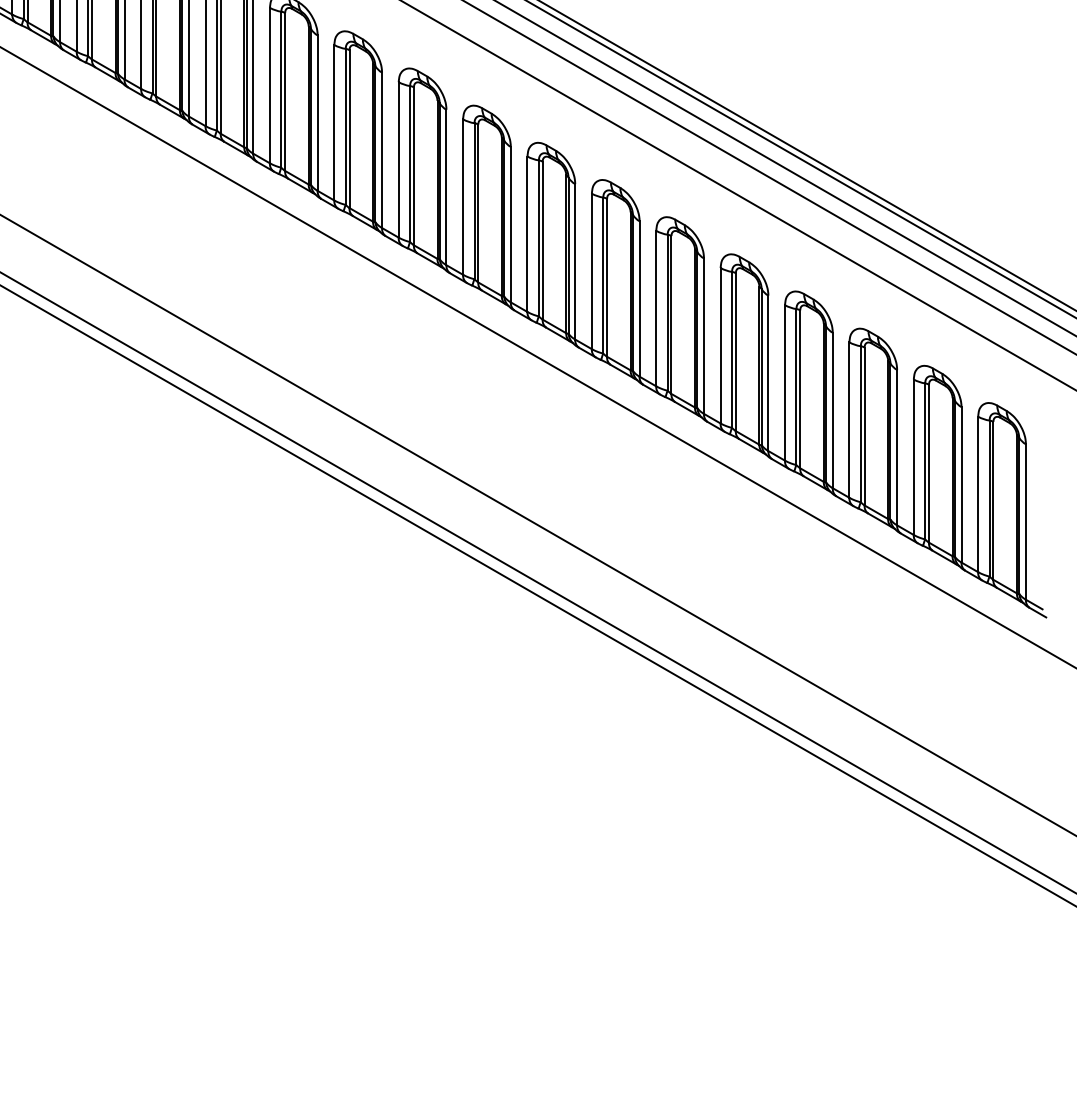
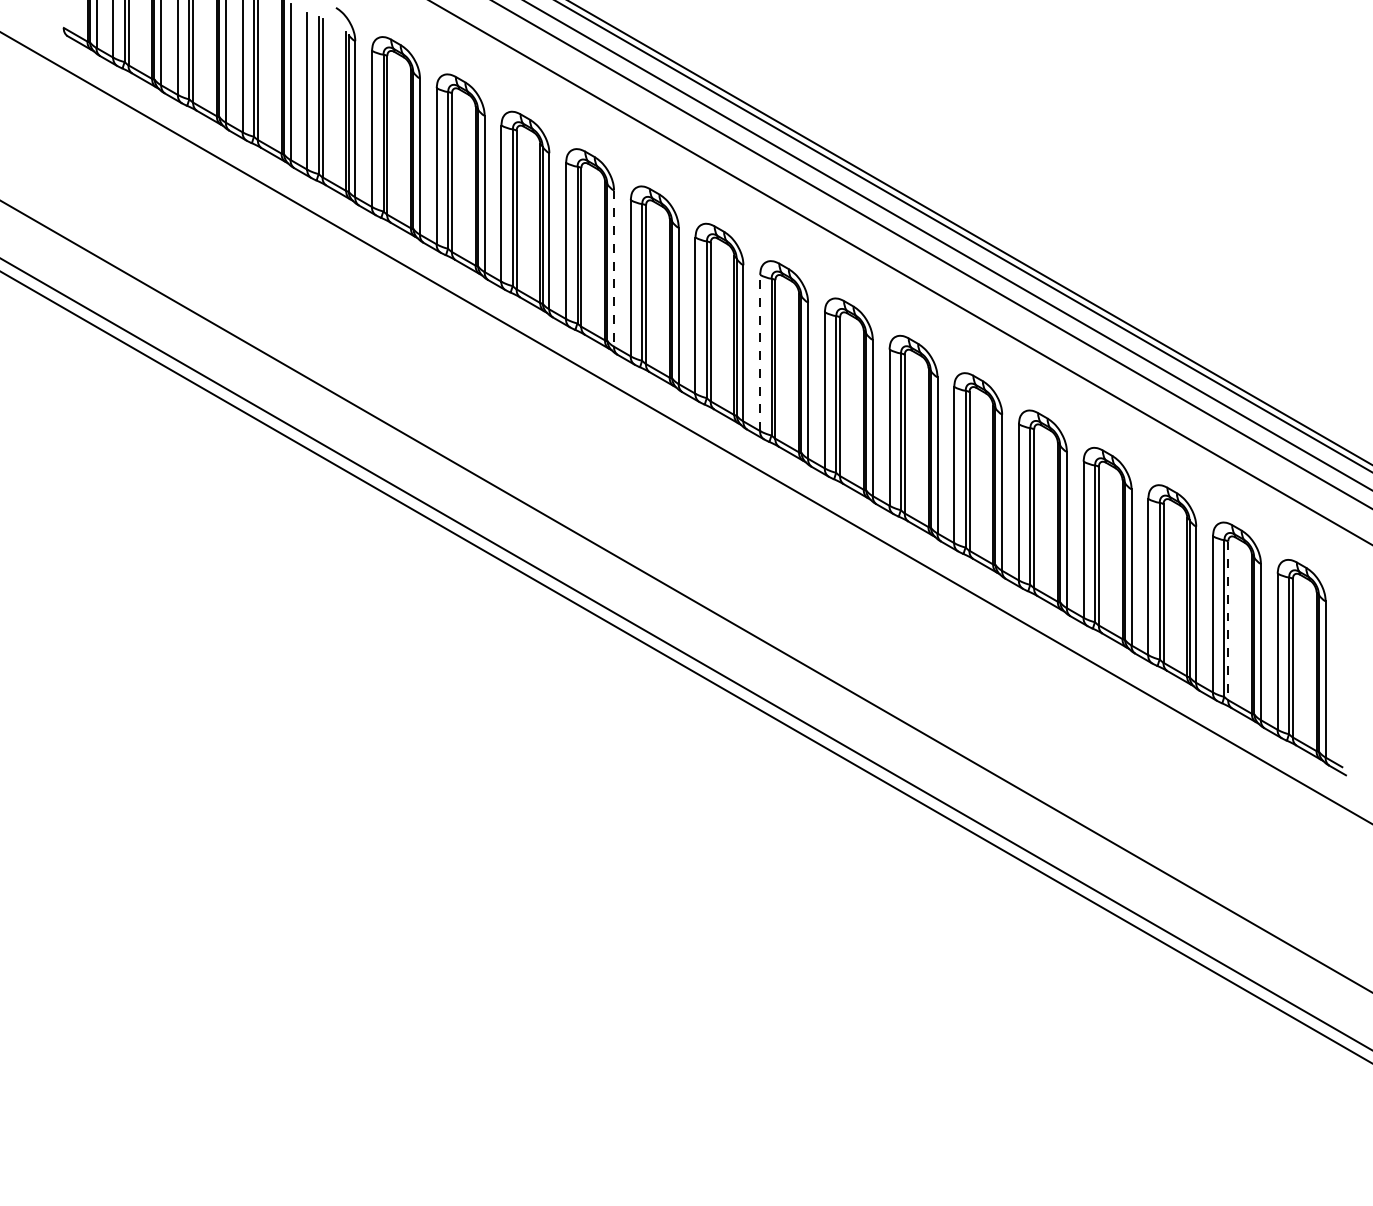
line: (318, 113) -> (614, 269), solid -> dashed
line: (463, 196) -> (760, 352), solid -> dashed
line: (929, 464) -> (1228, 621), solid -> dashed

